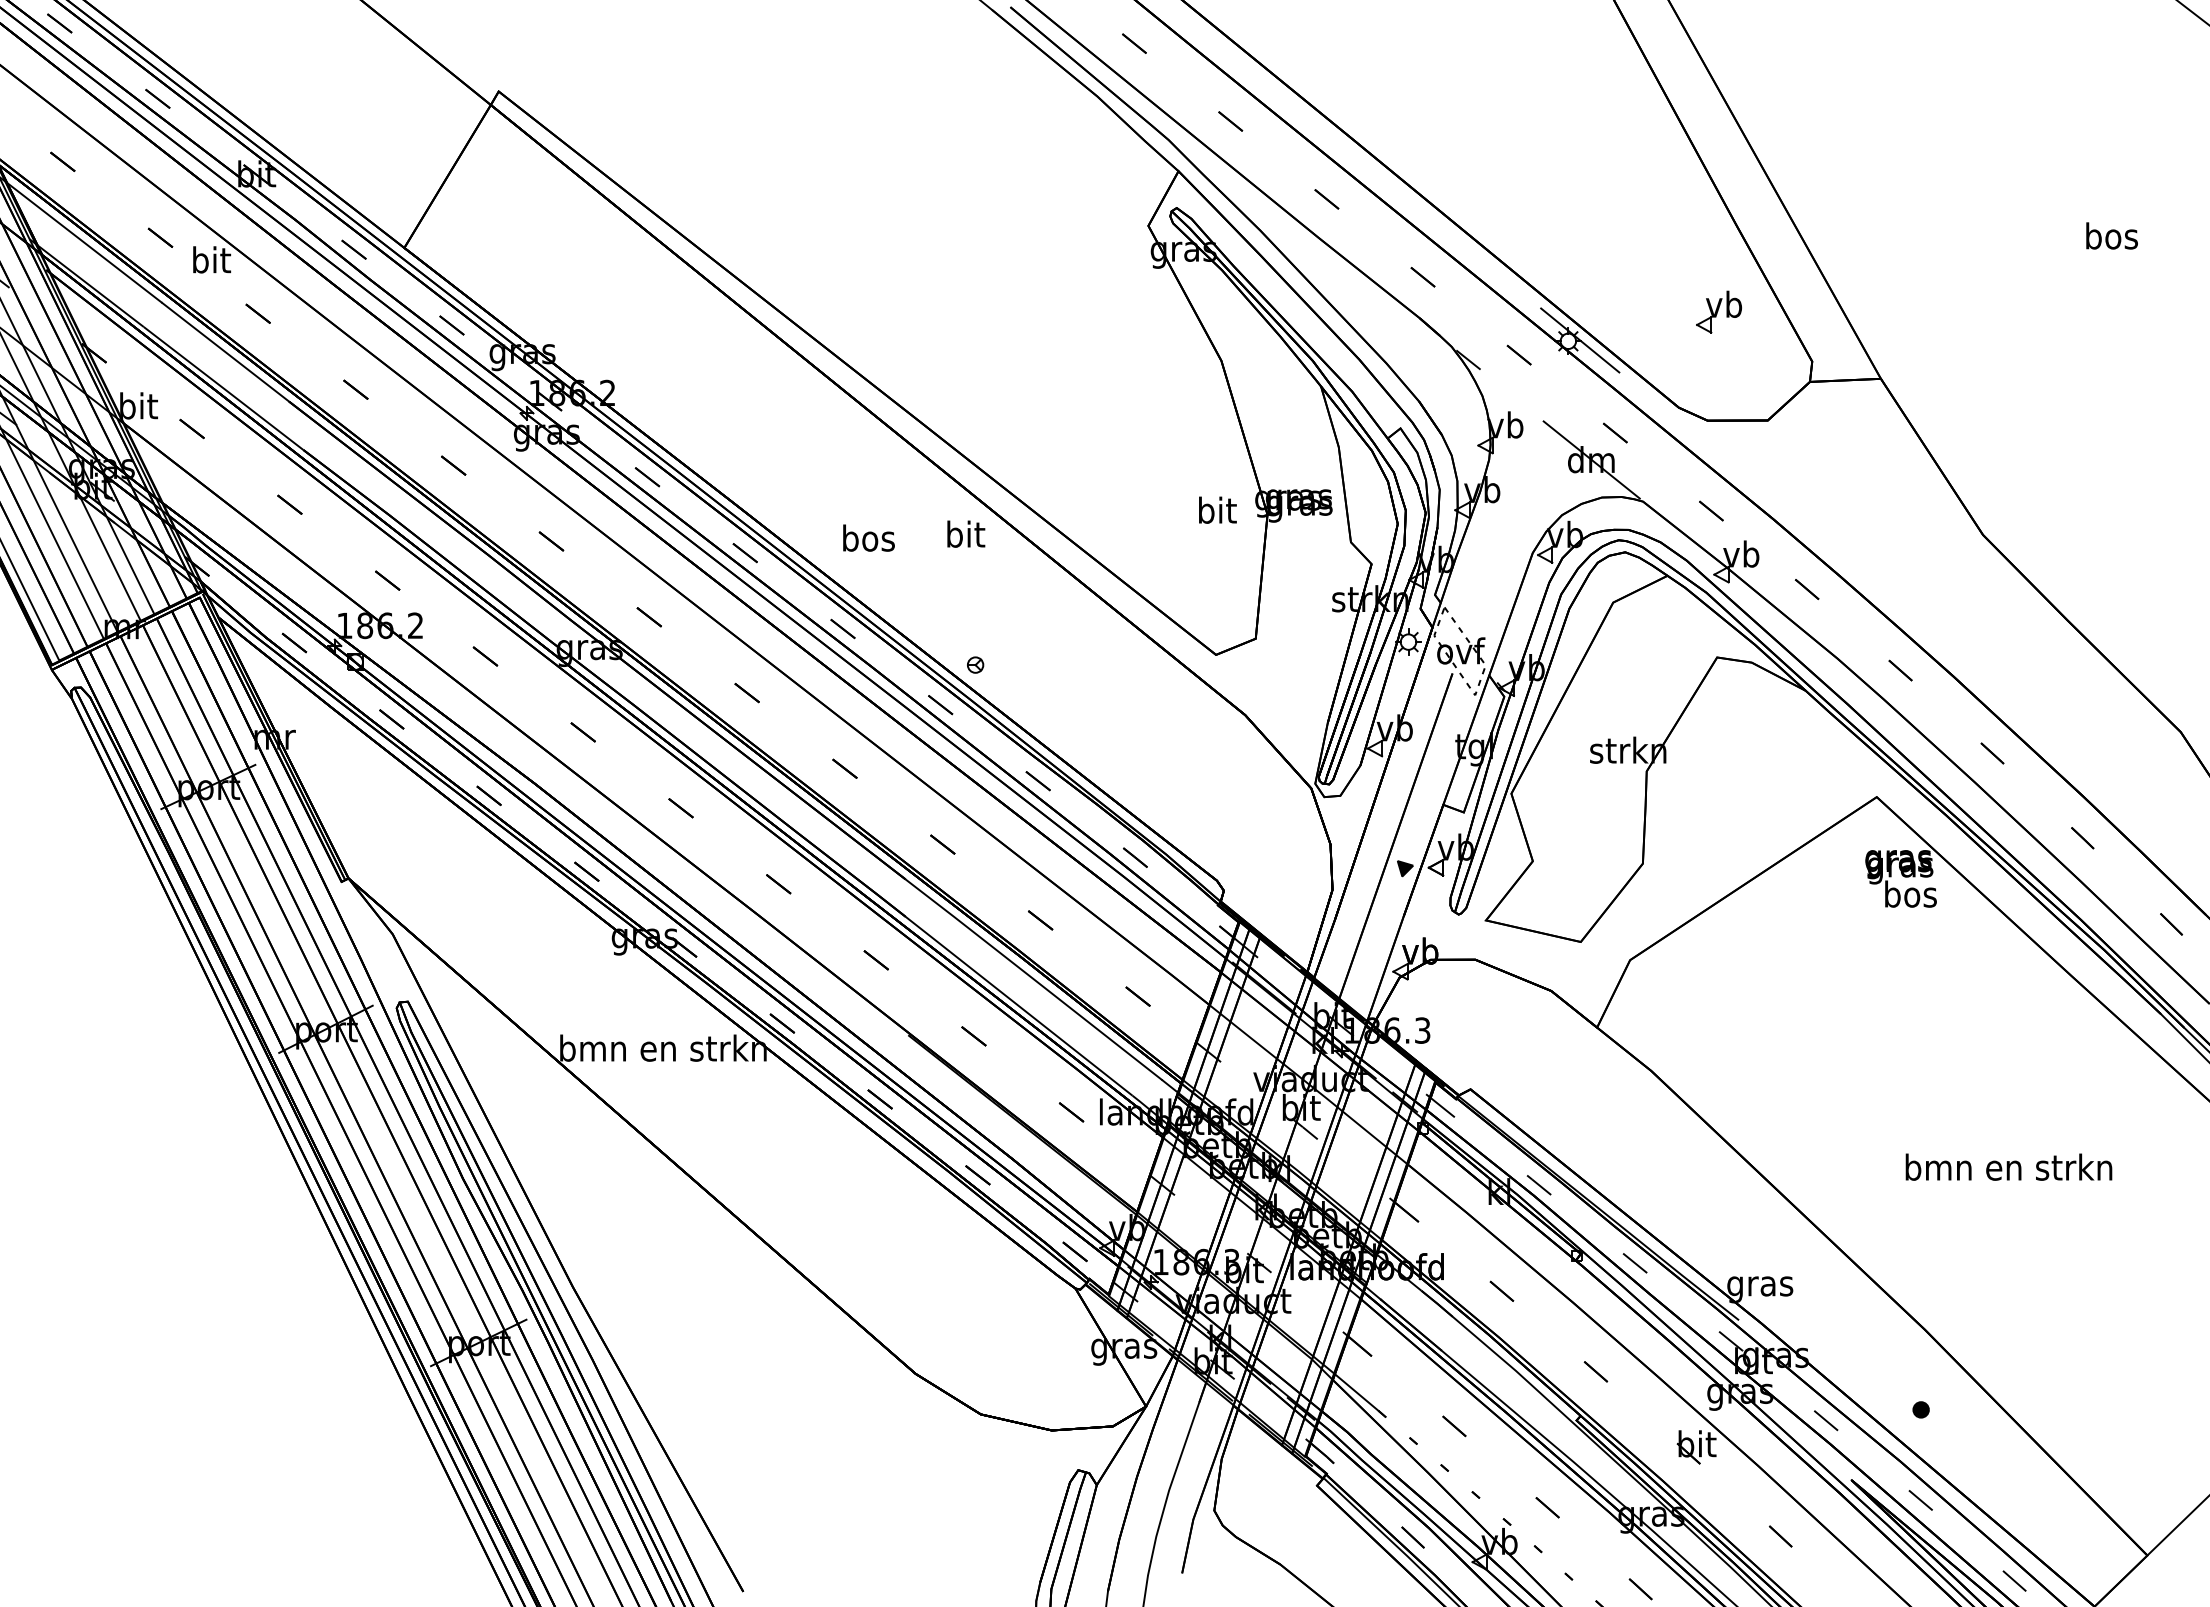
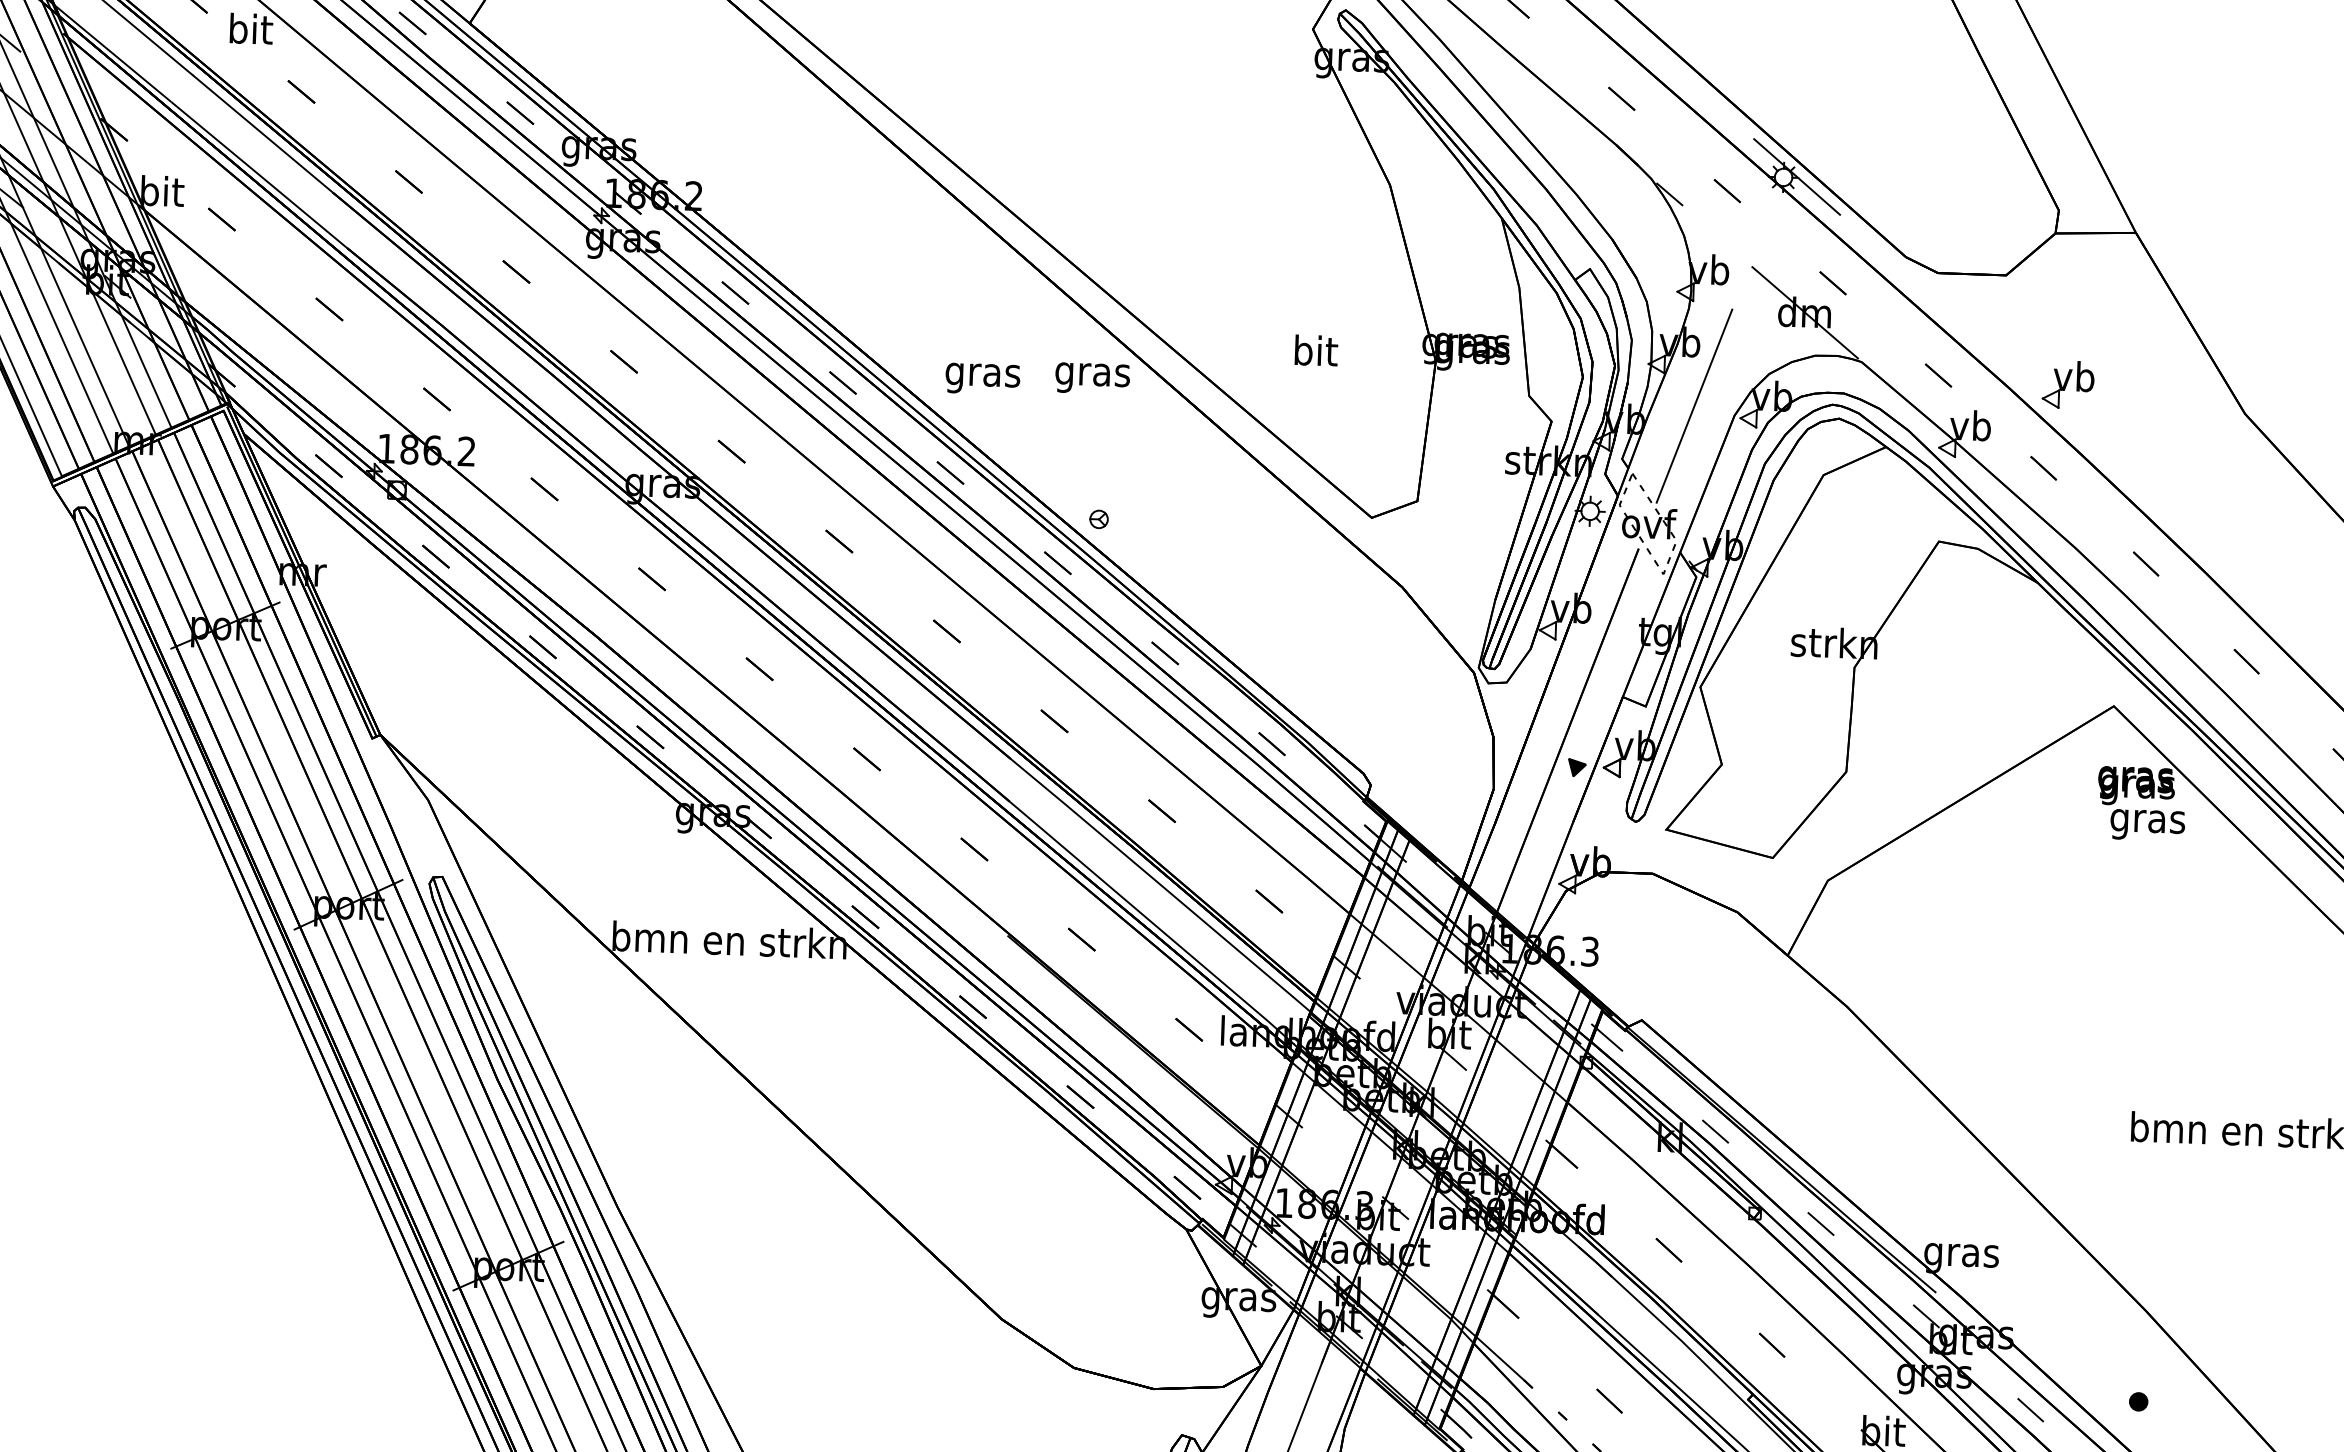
part: (1718, 311) -> (2067, 384), moved
text: (1217, 509) -> (1316, 349), moved
text: (965, 537) -> (1092, 374), bit -> gras
text: (868, 541) -> (982, 375), bos -> gras
line: (1496, 545) -> (1693, 405), added
text: (1910, 897) -> (2147, 821), bos -> gras

